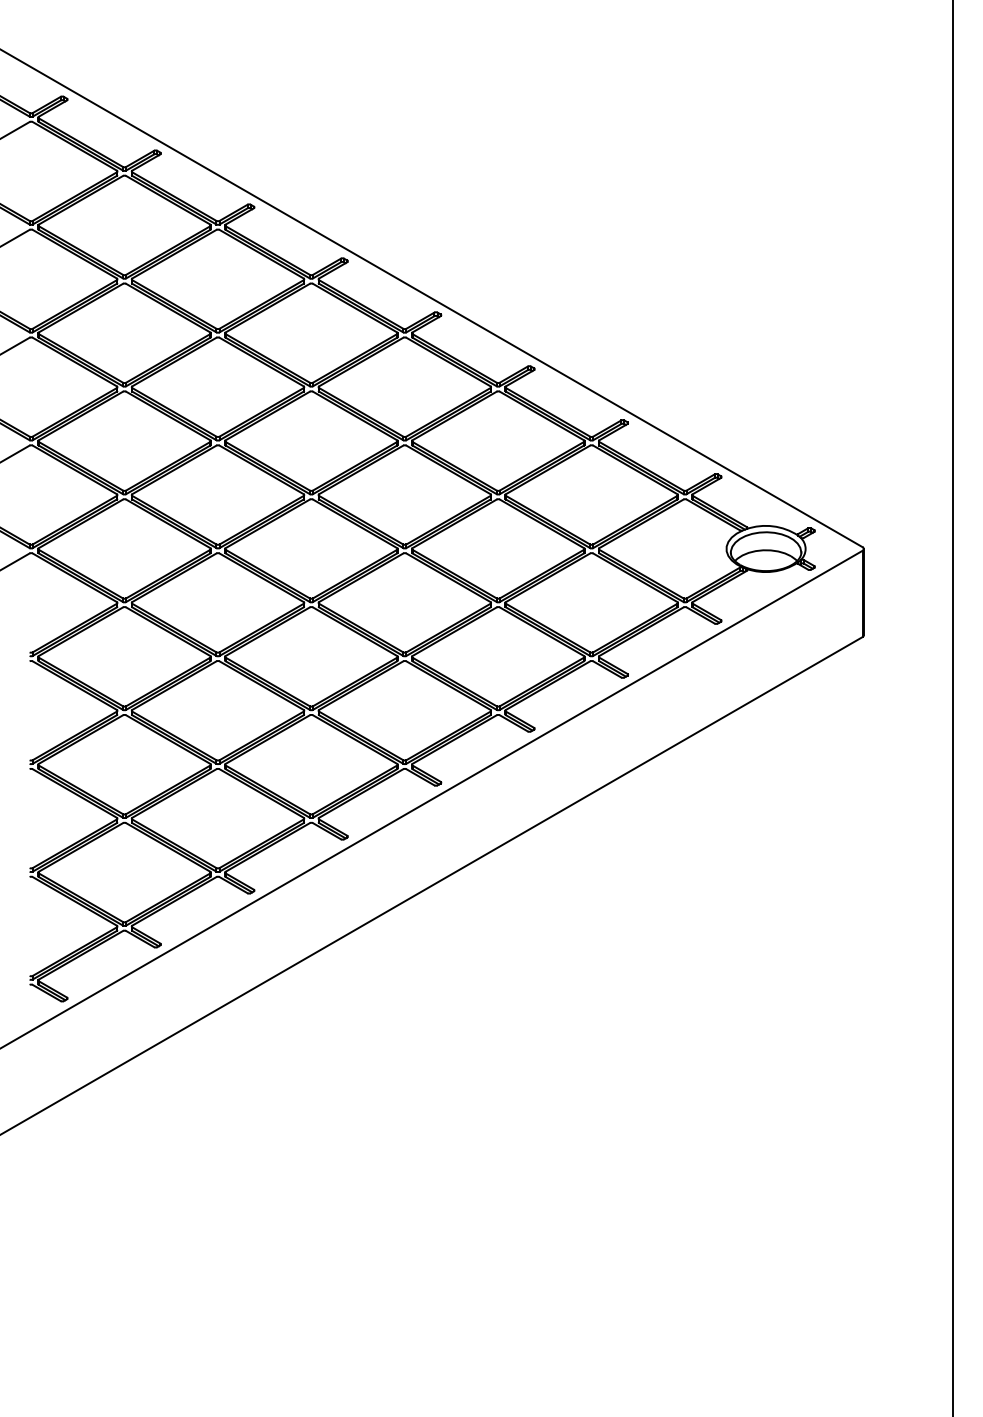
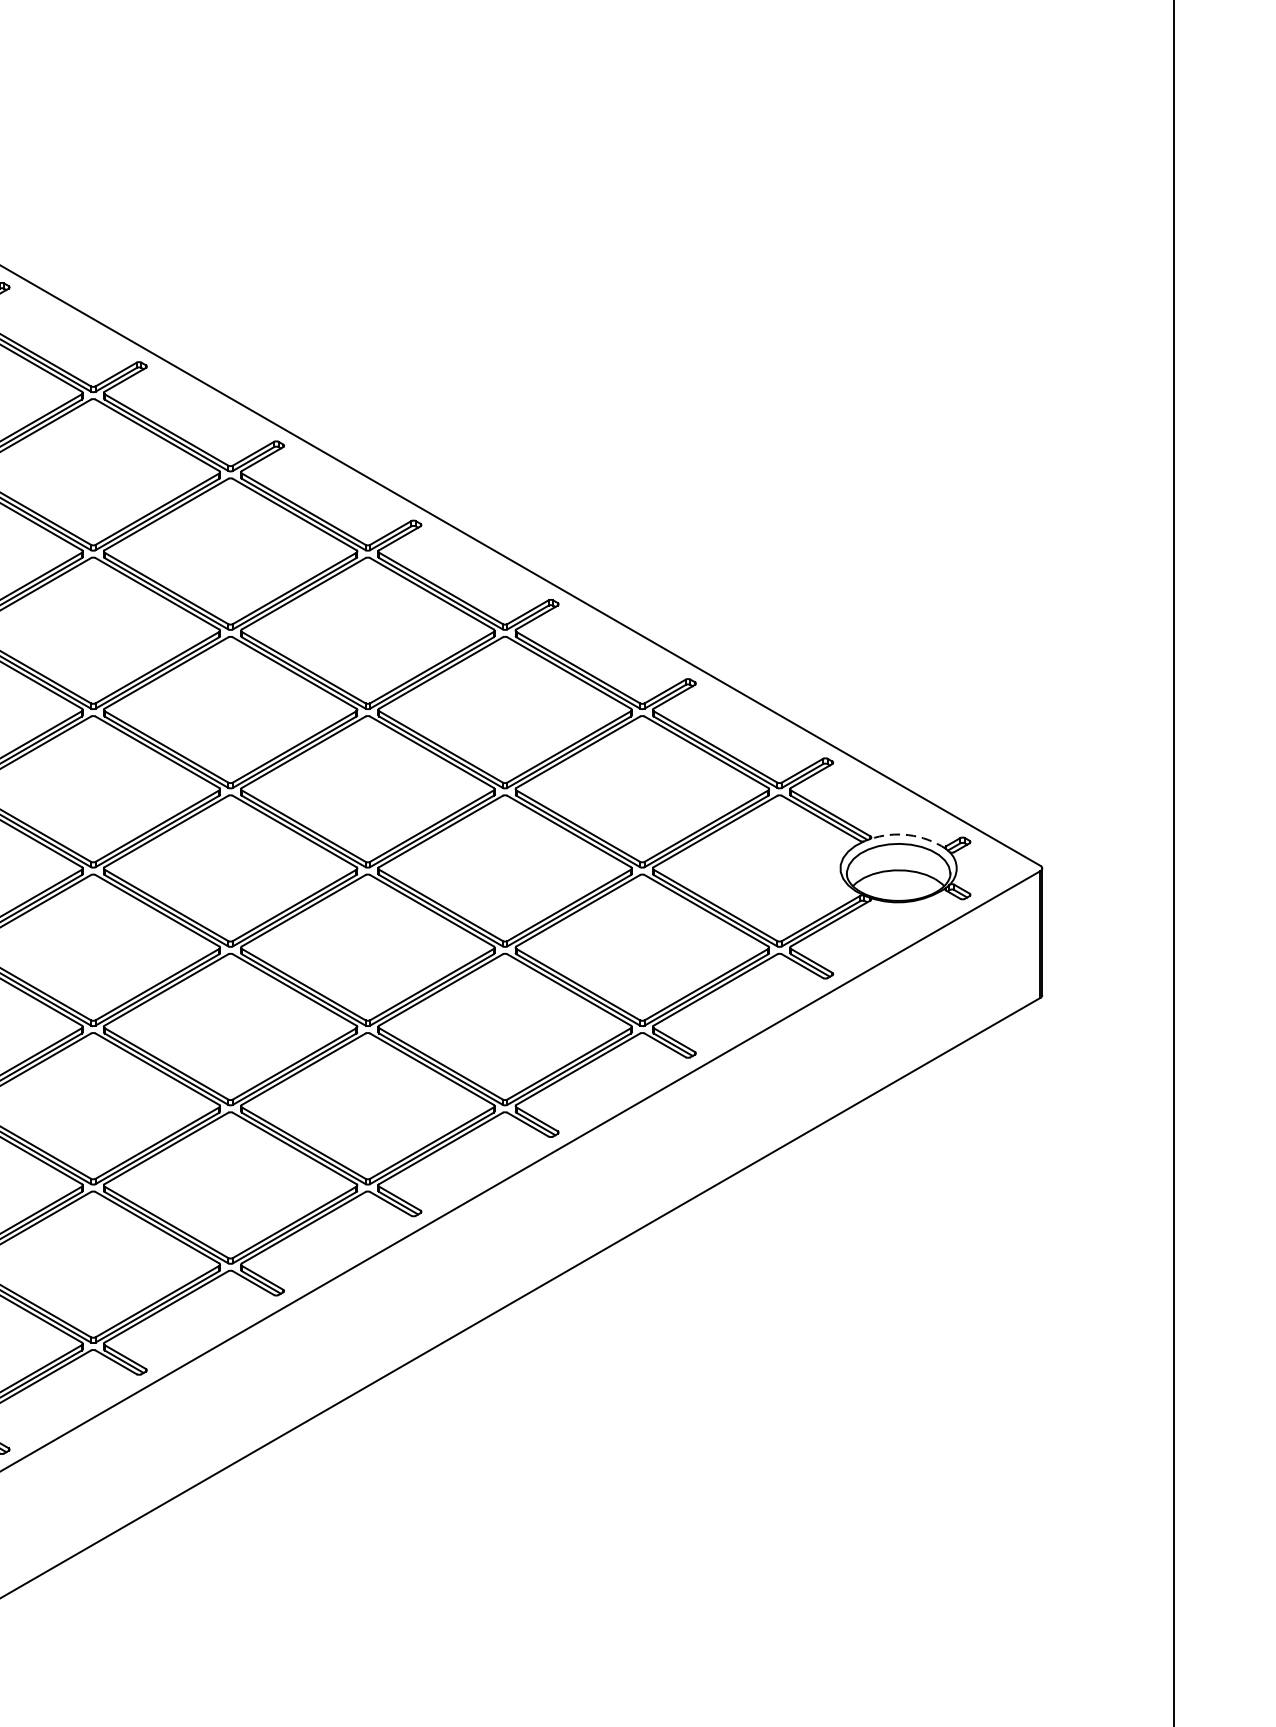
arc: (773, 526) -> (909, 835), solid -> dashed

